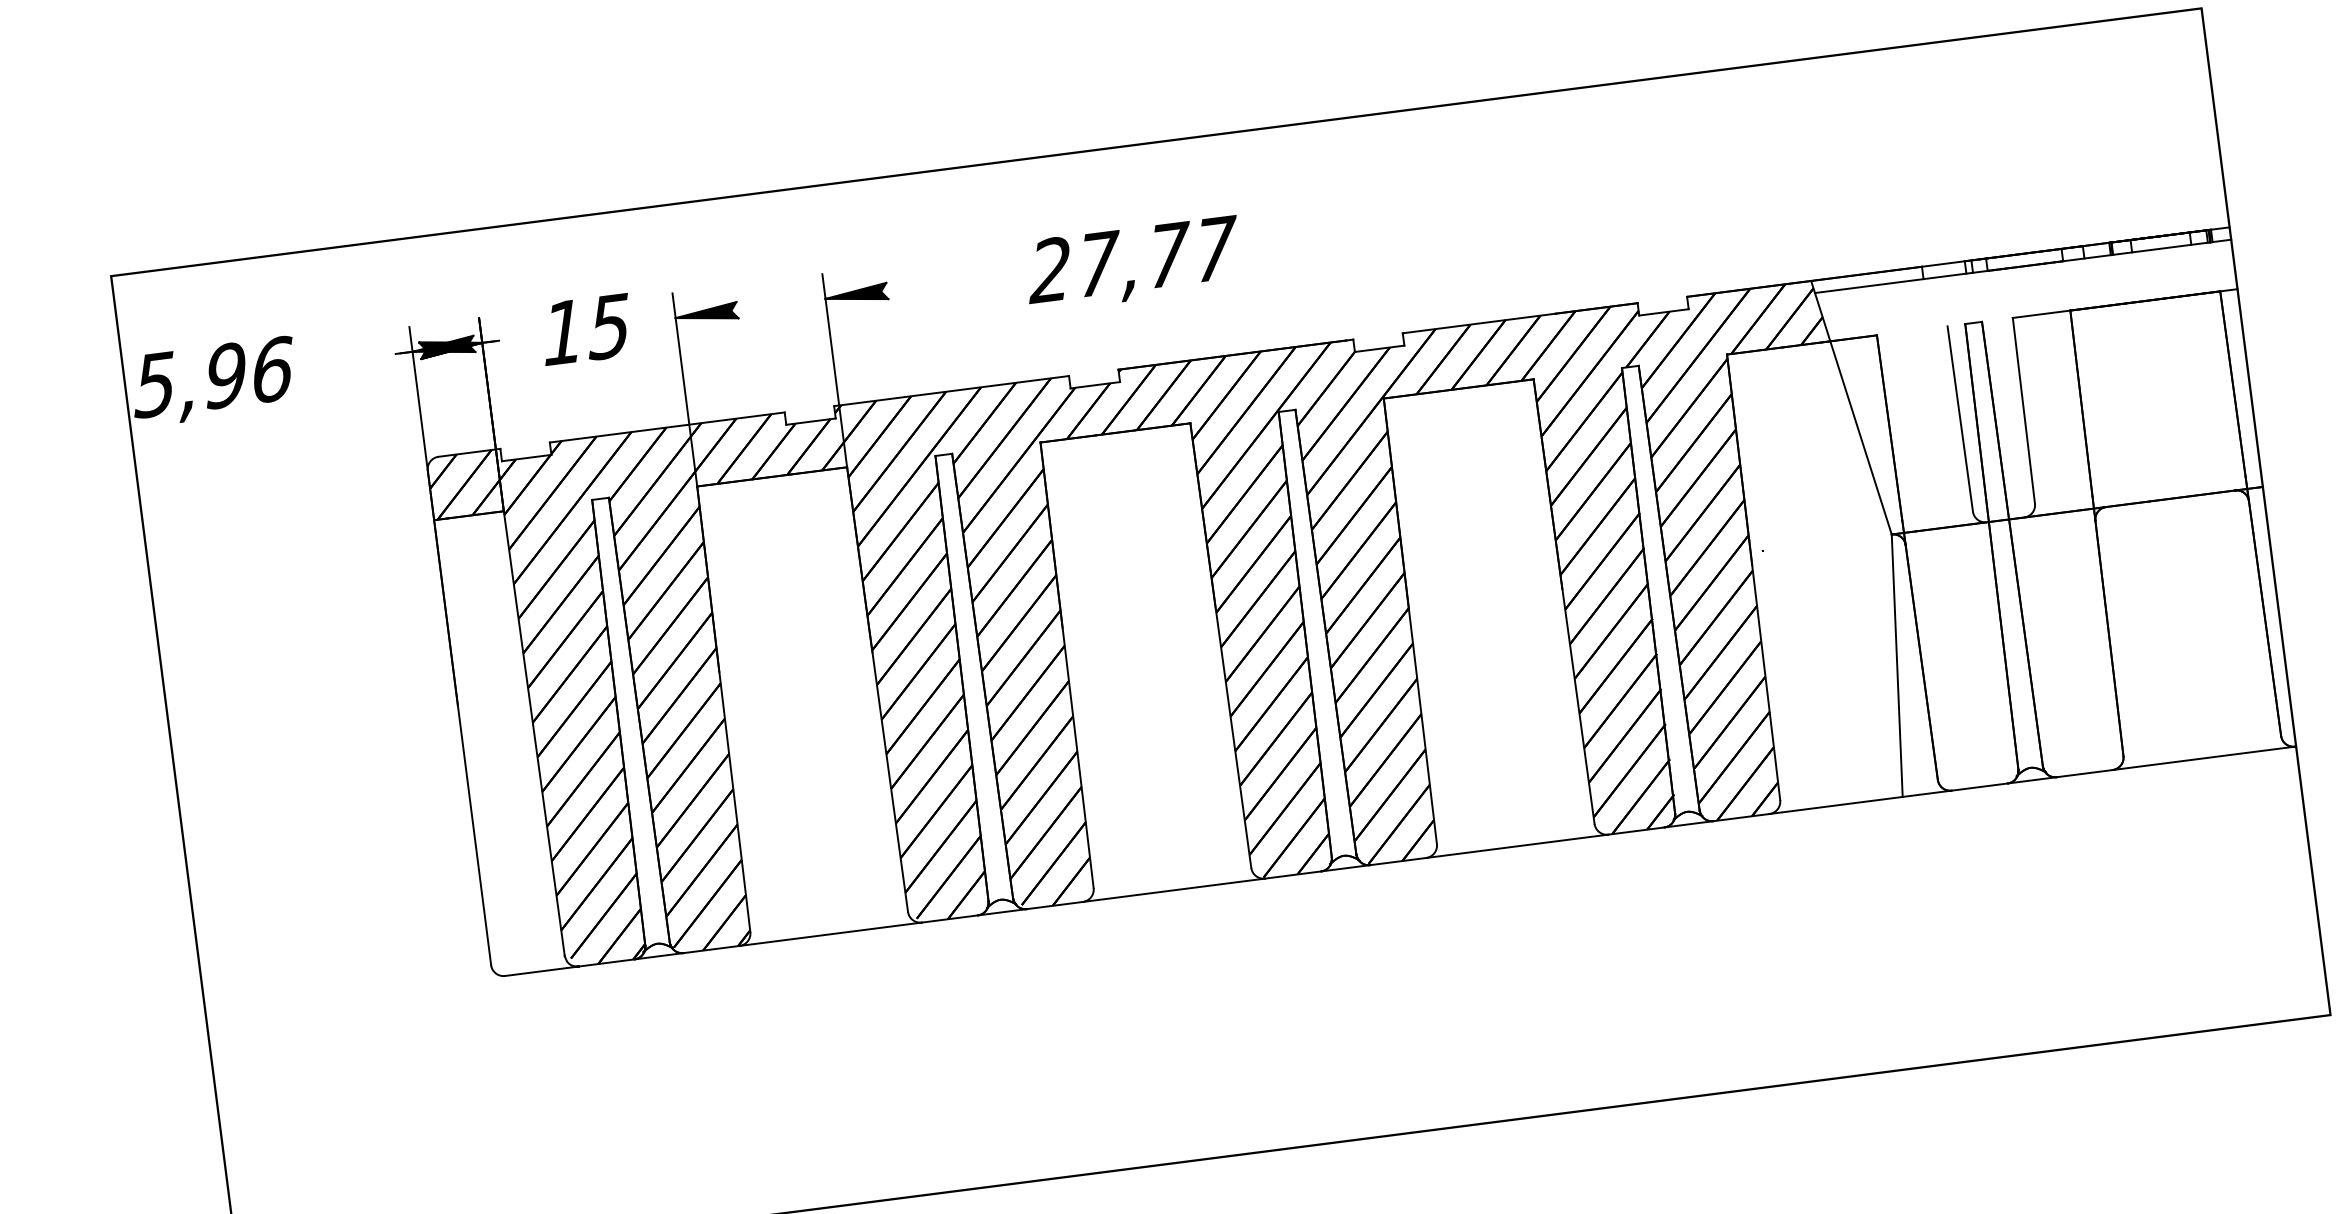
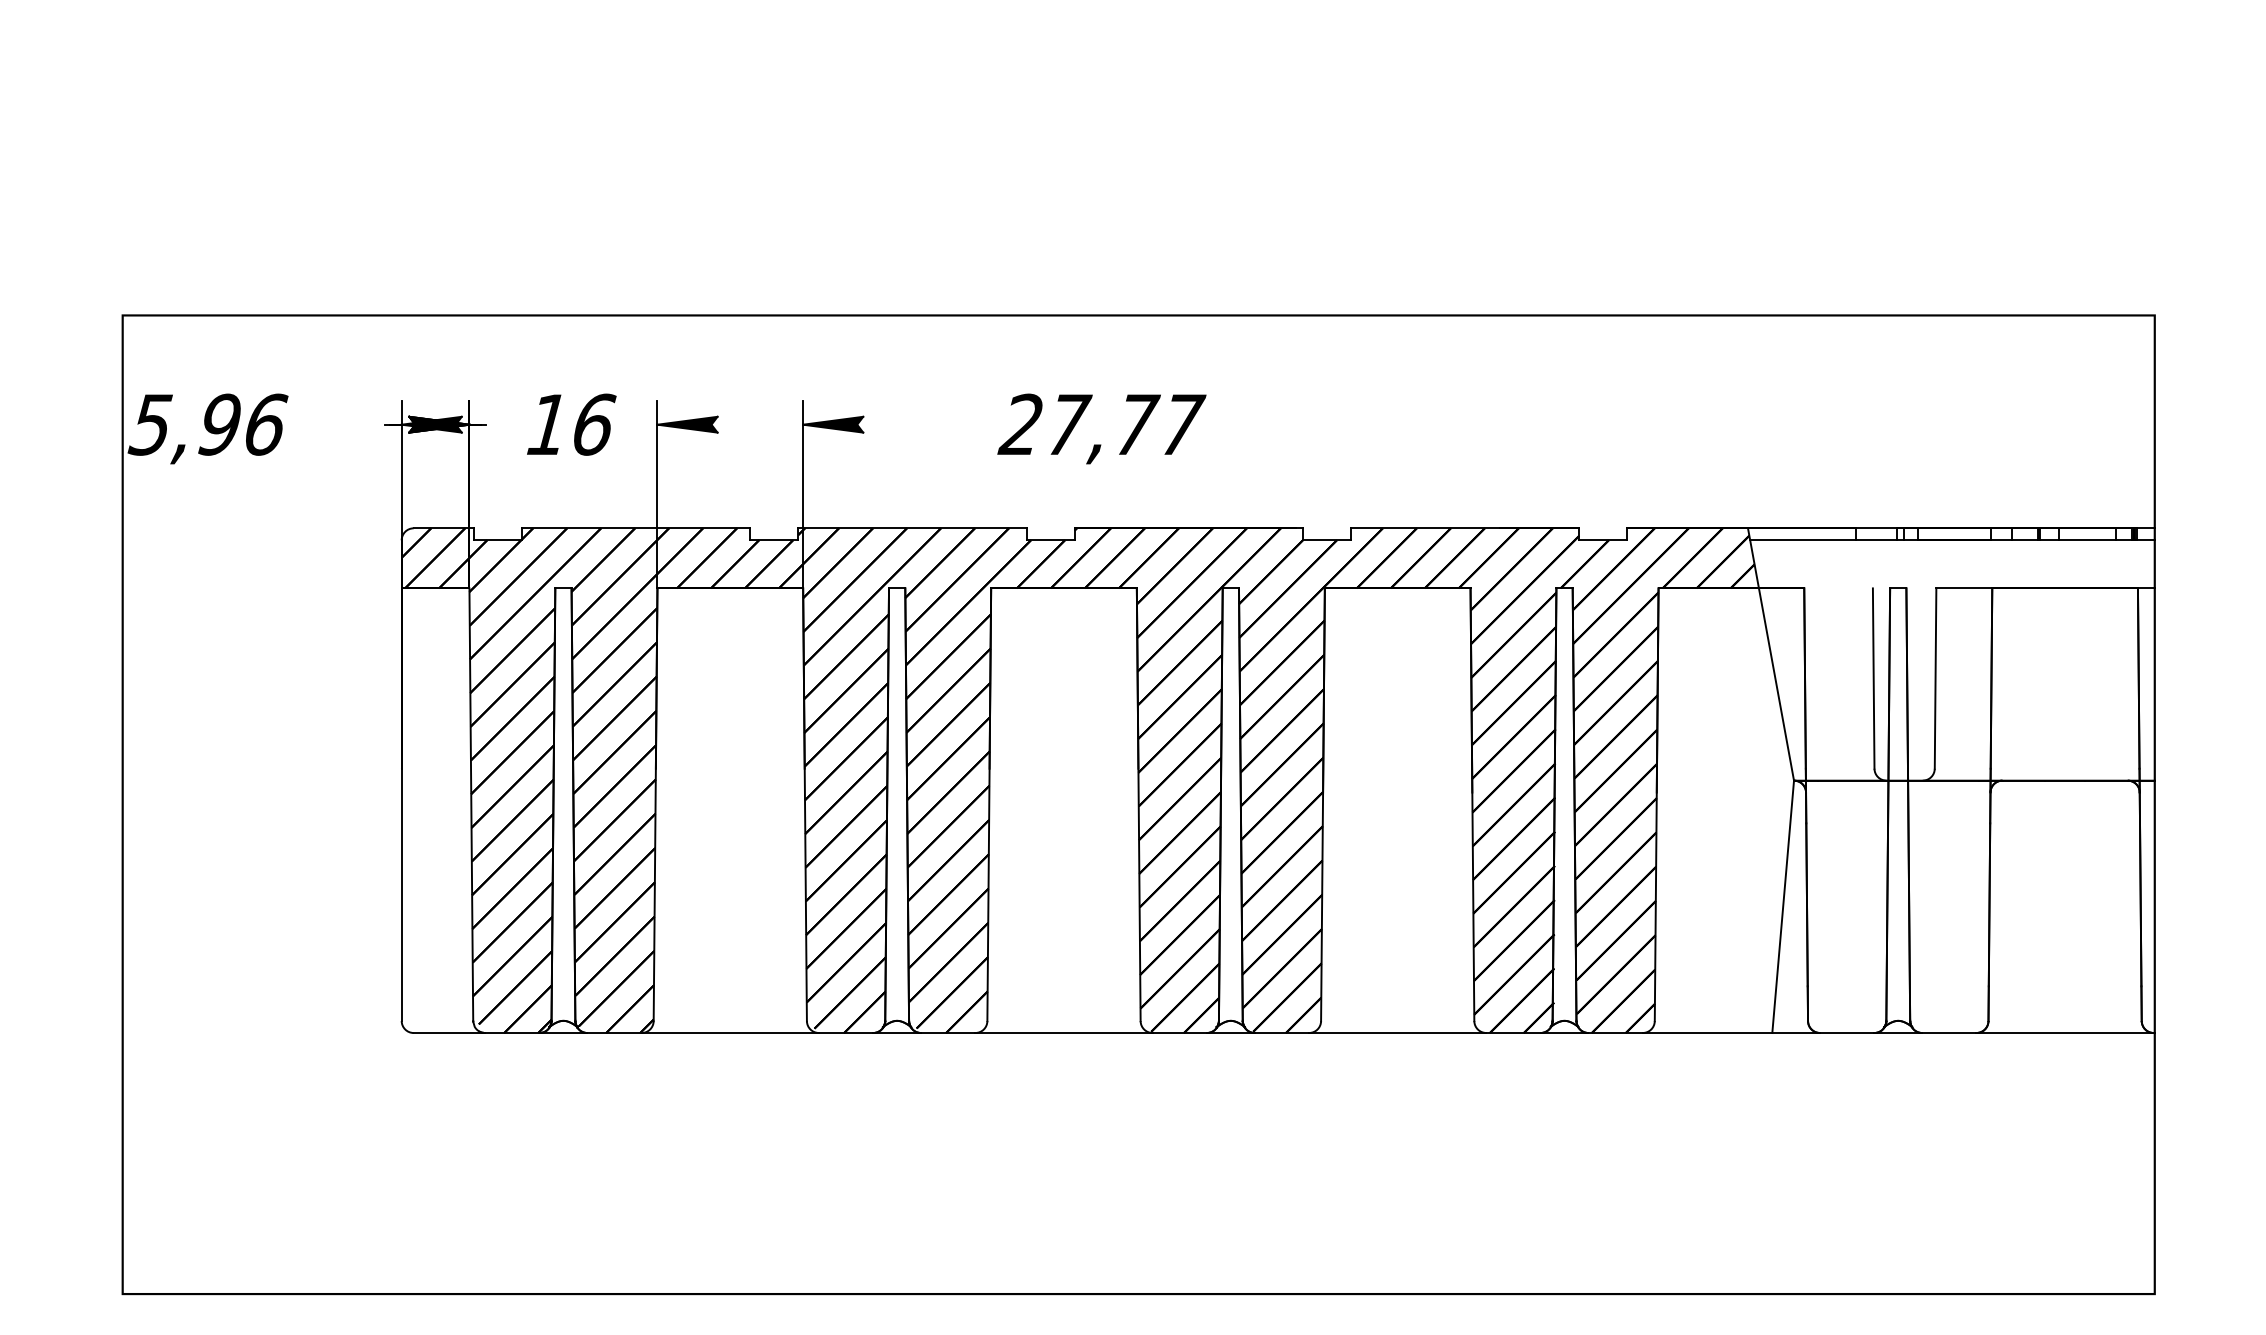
text: (608, 326) -> (592, 424), 15 -> 16

